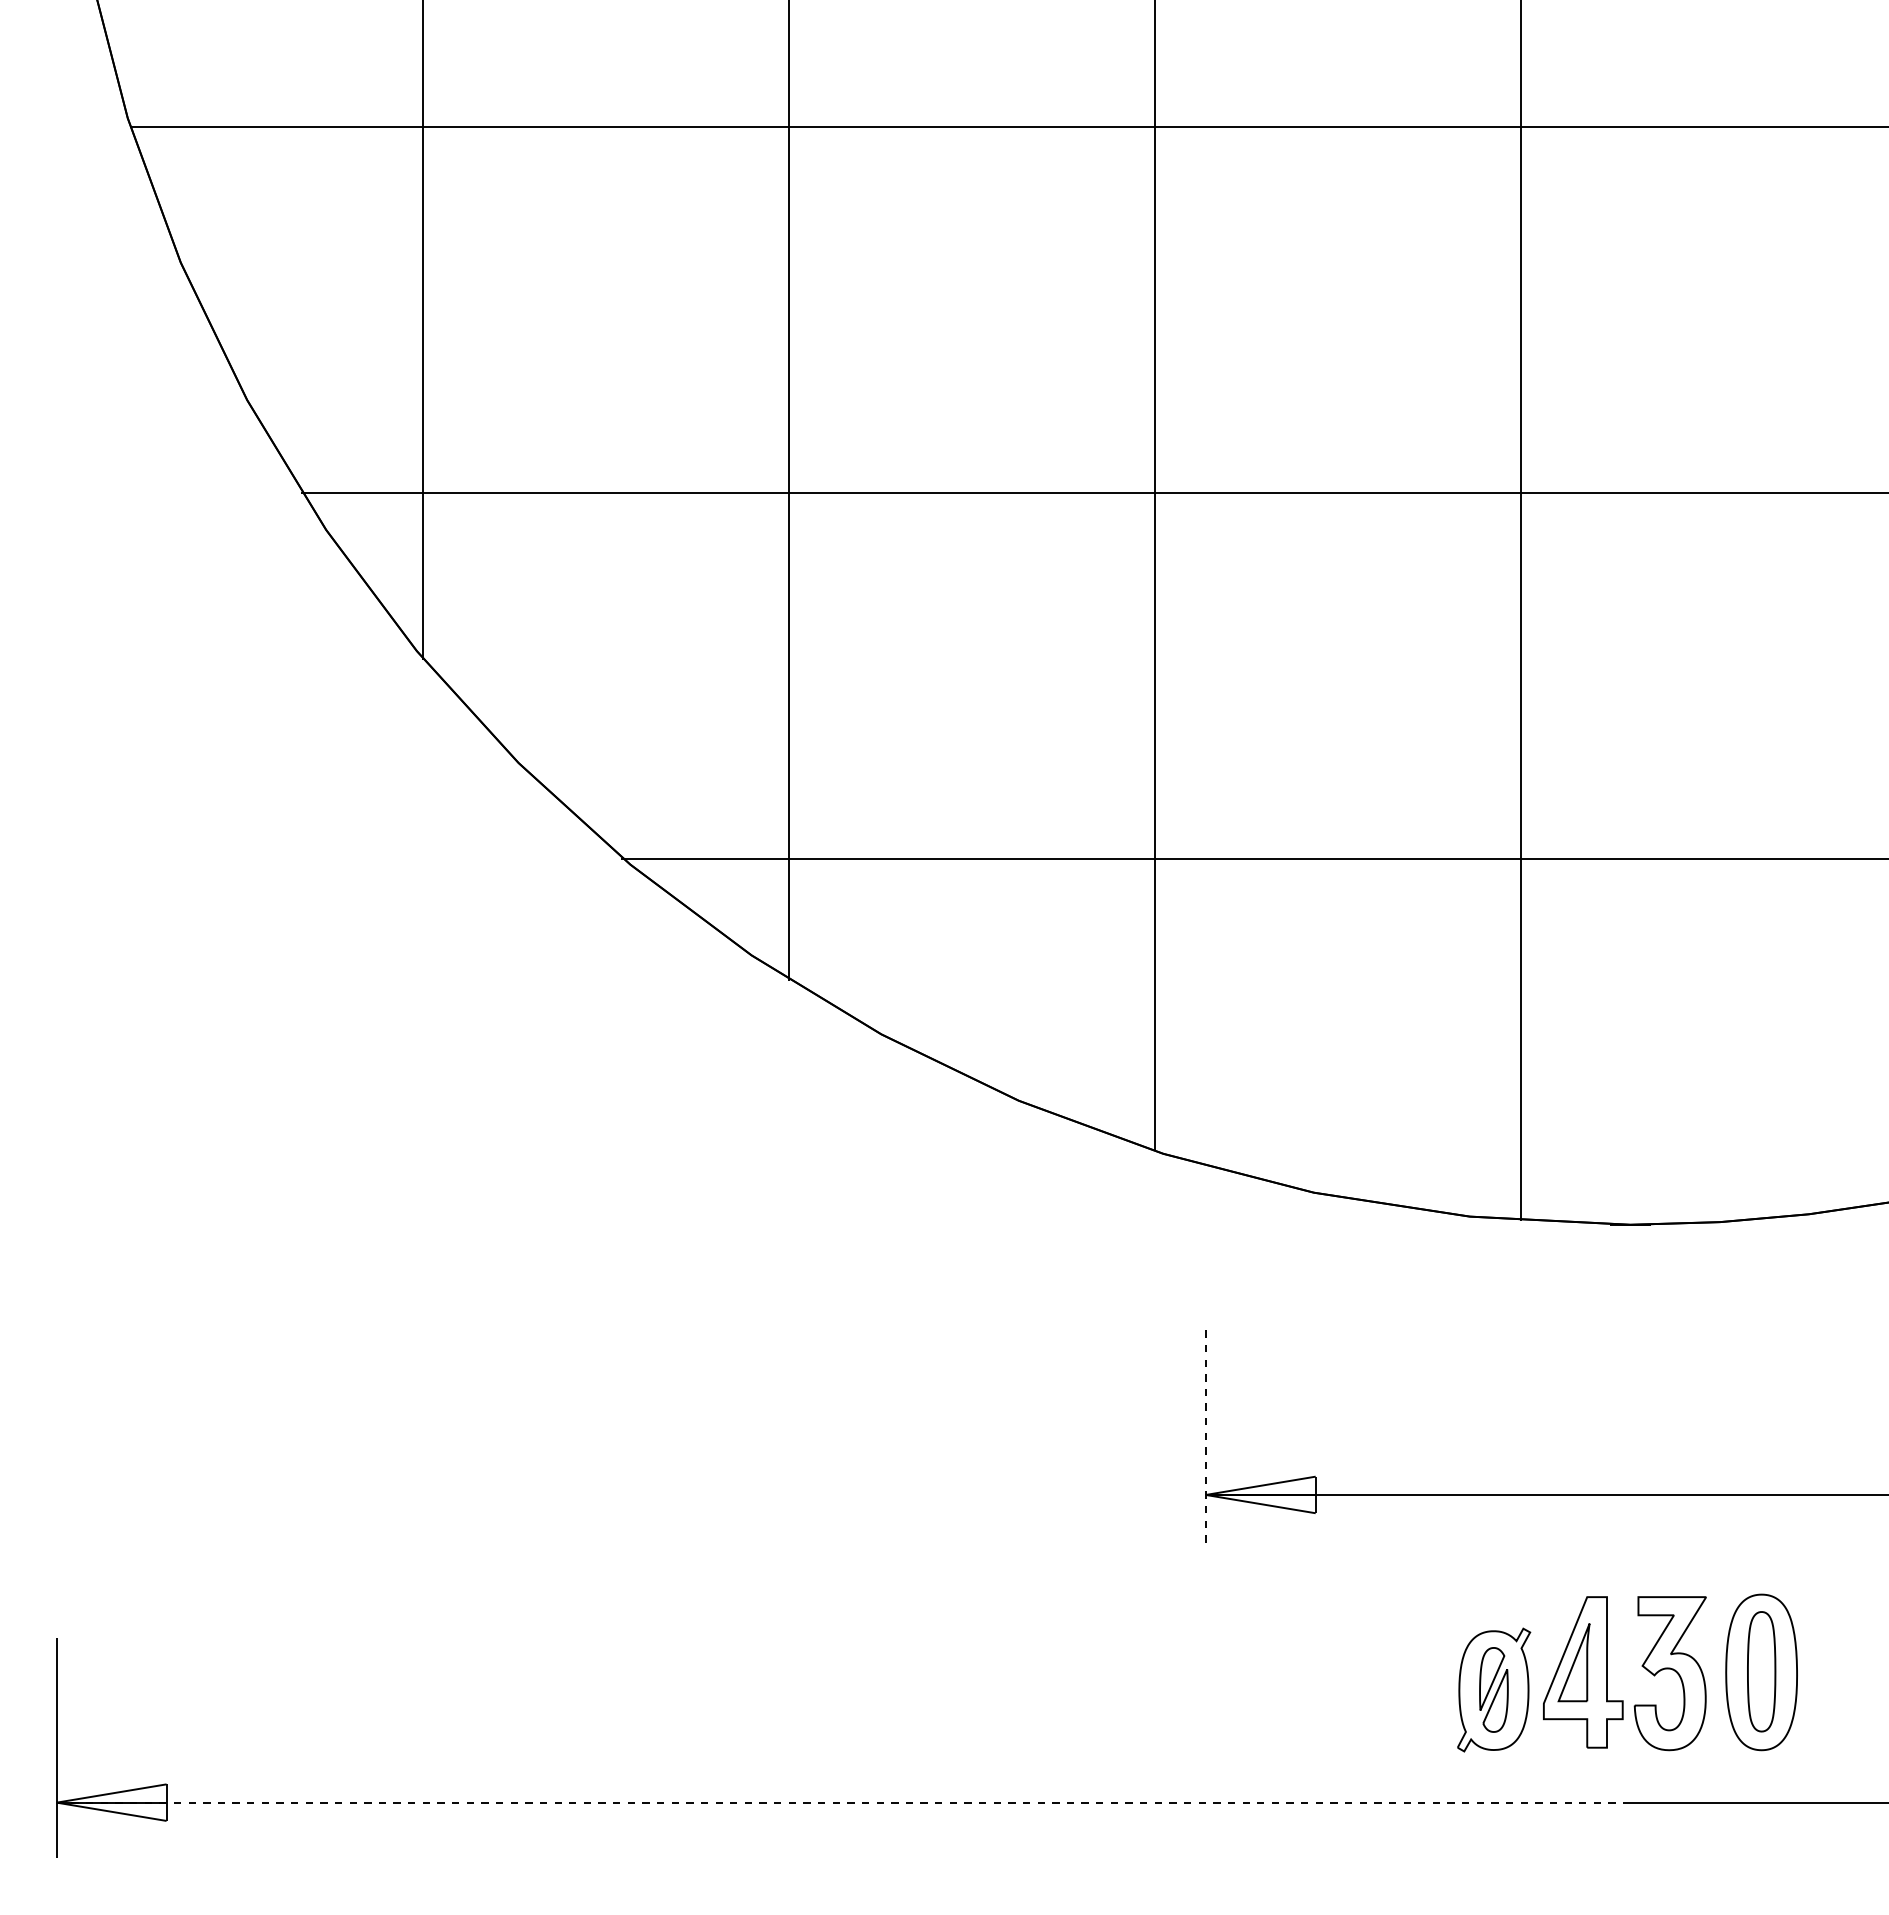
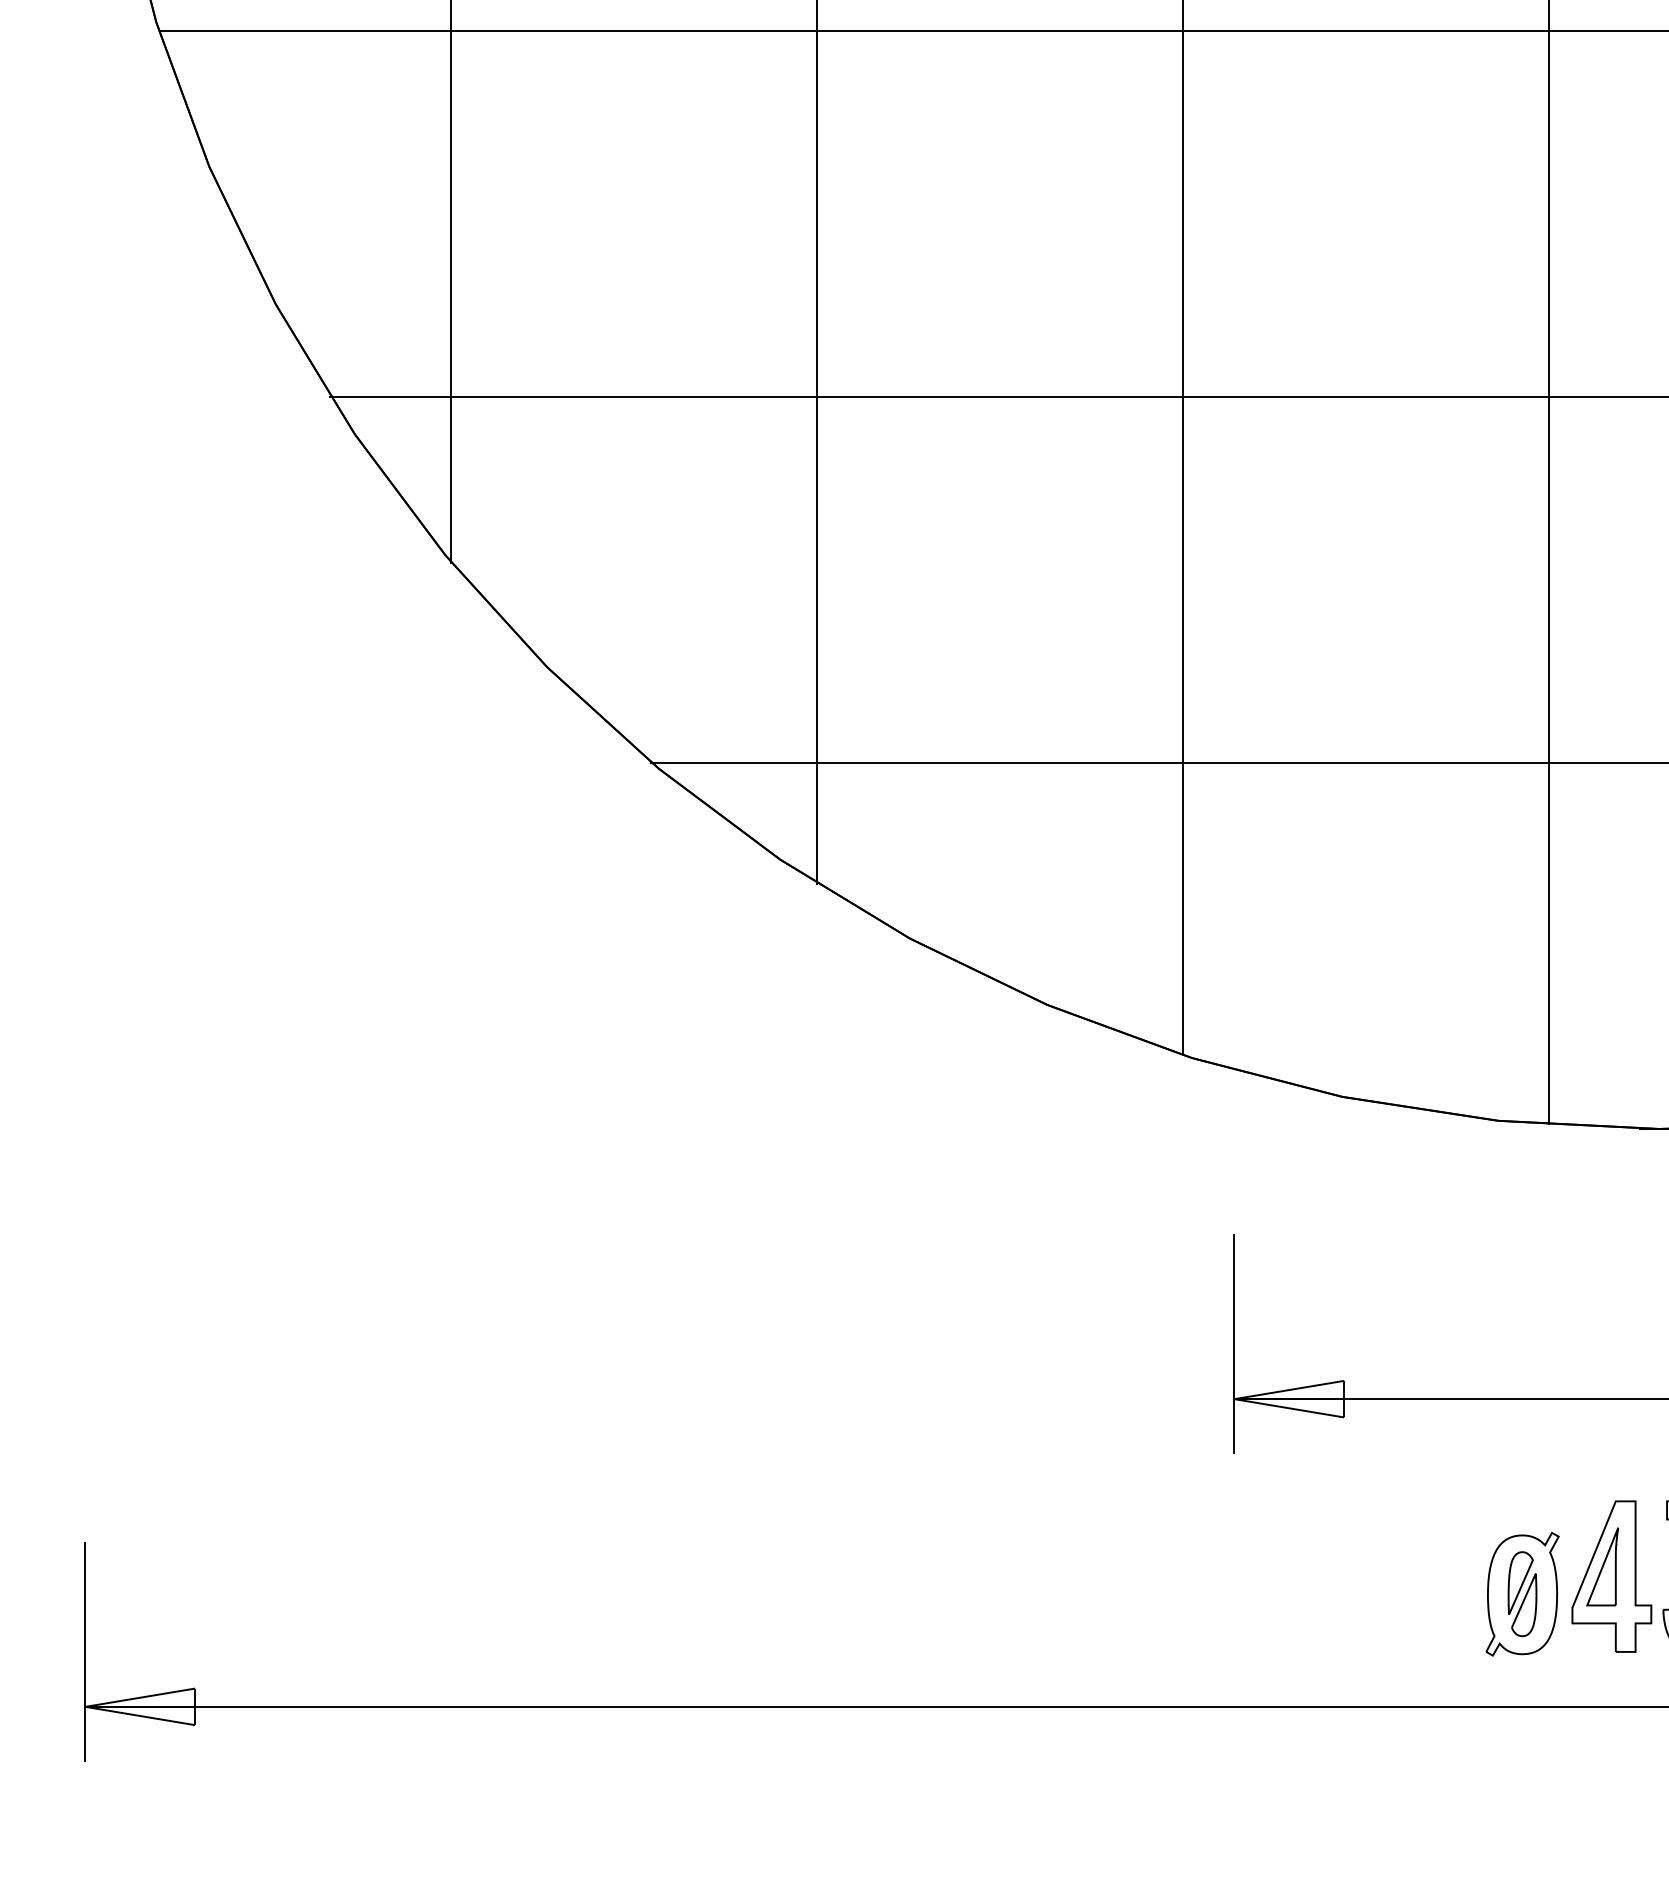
line: (1205, 1440) -> (1234, 1344), dashed -> solid
line: (843, 1802) -> (872, 1706), dashed -> solid

